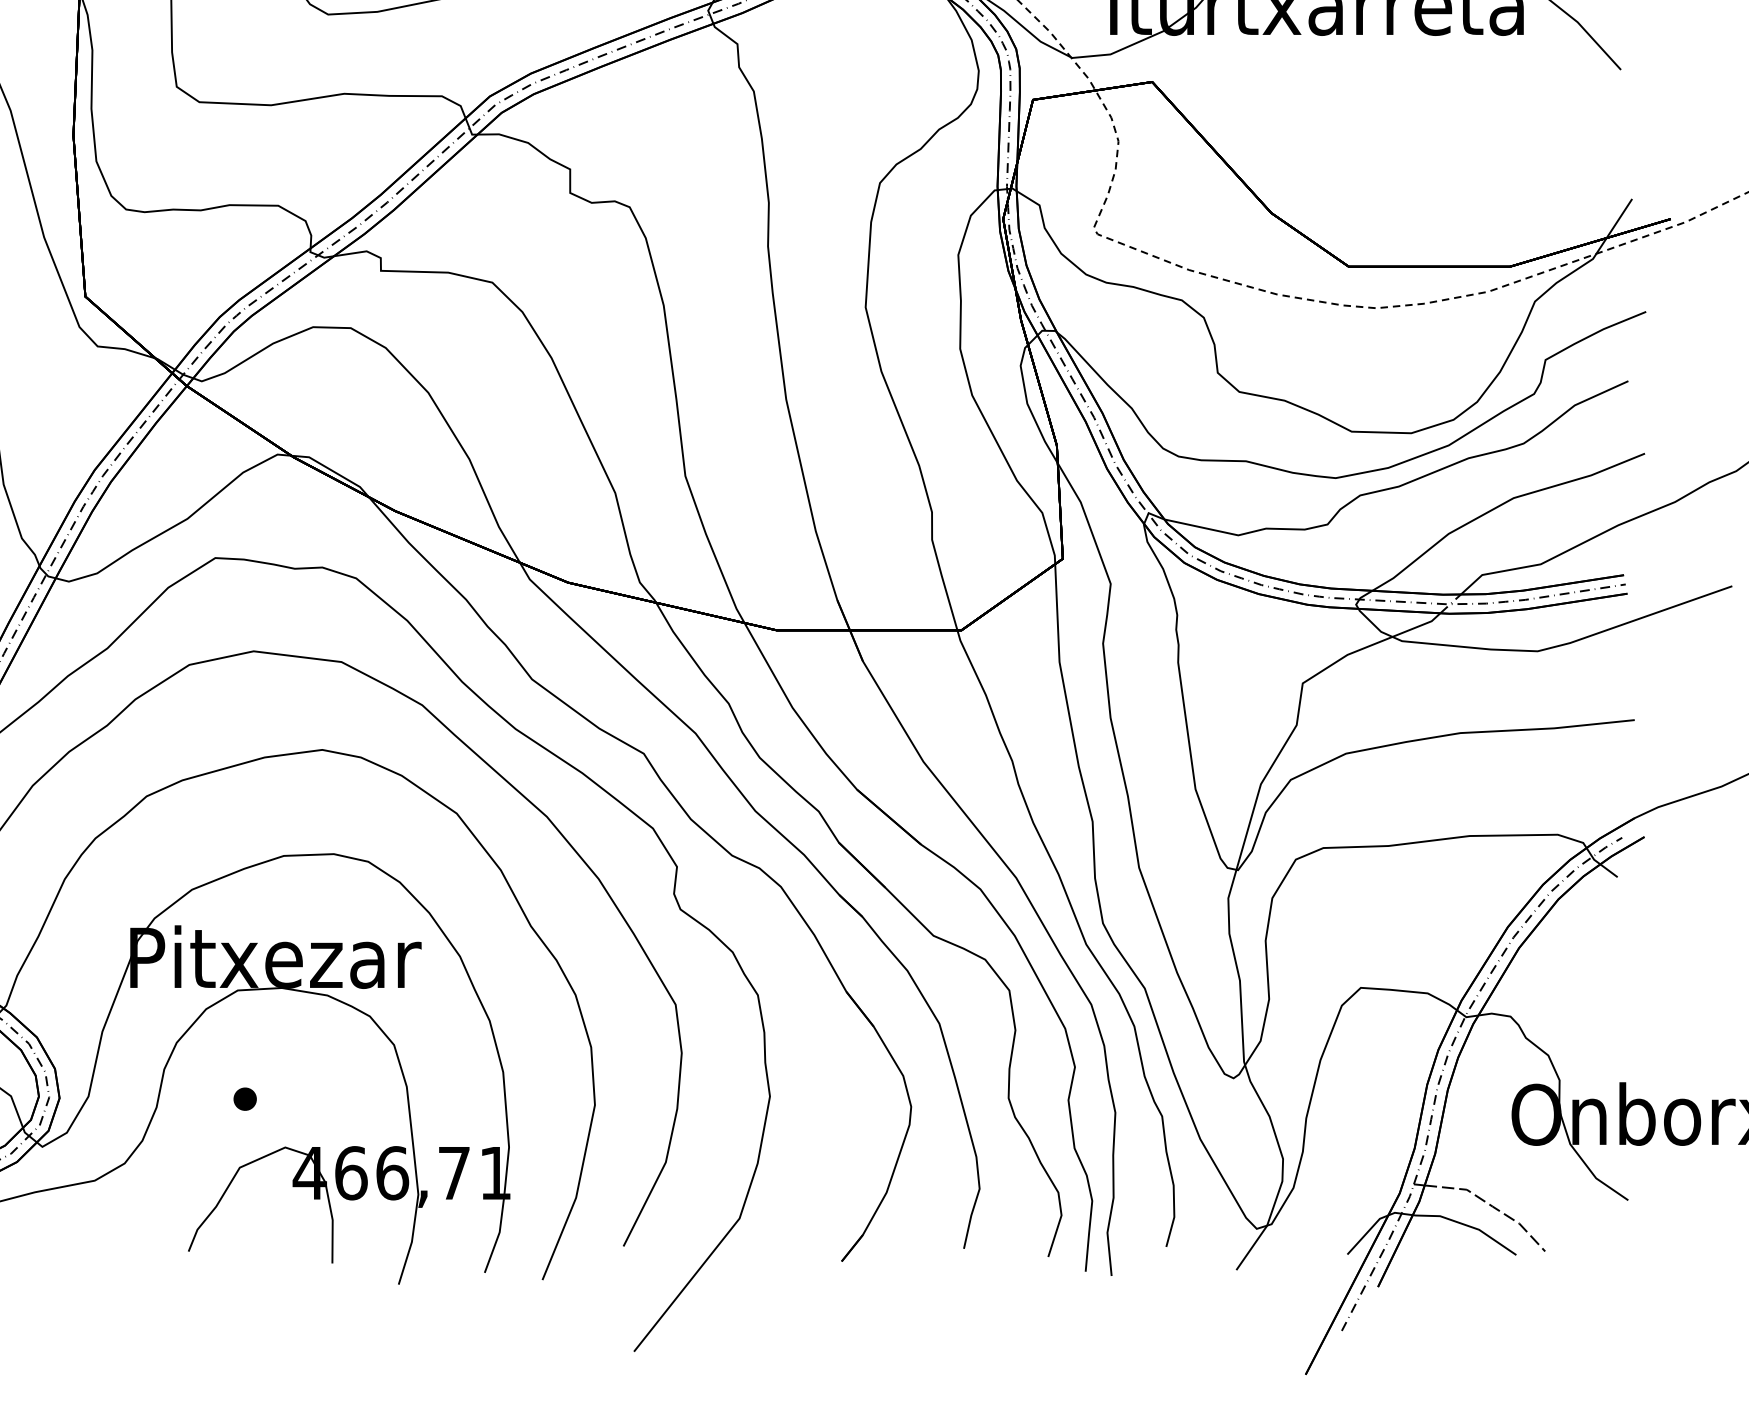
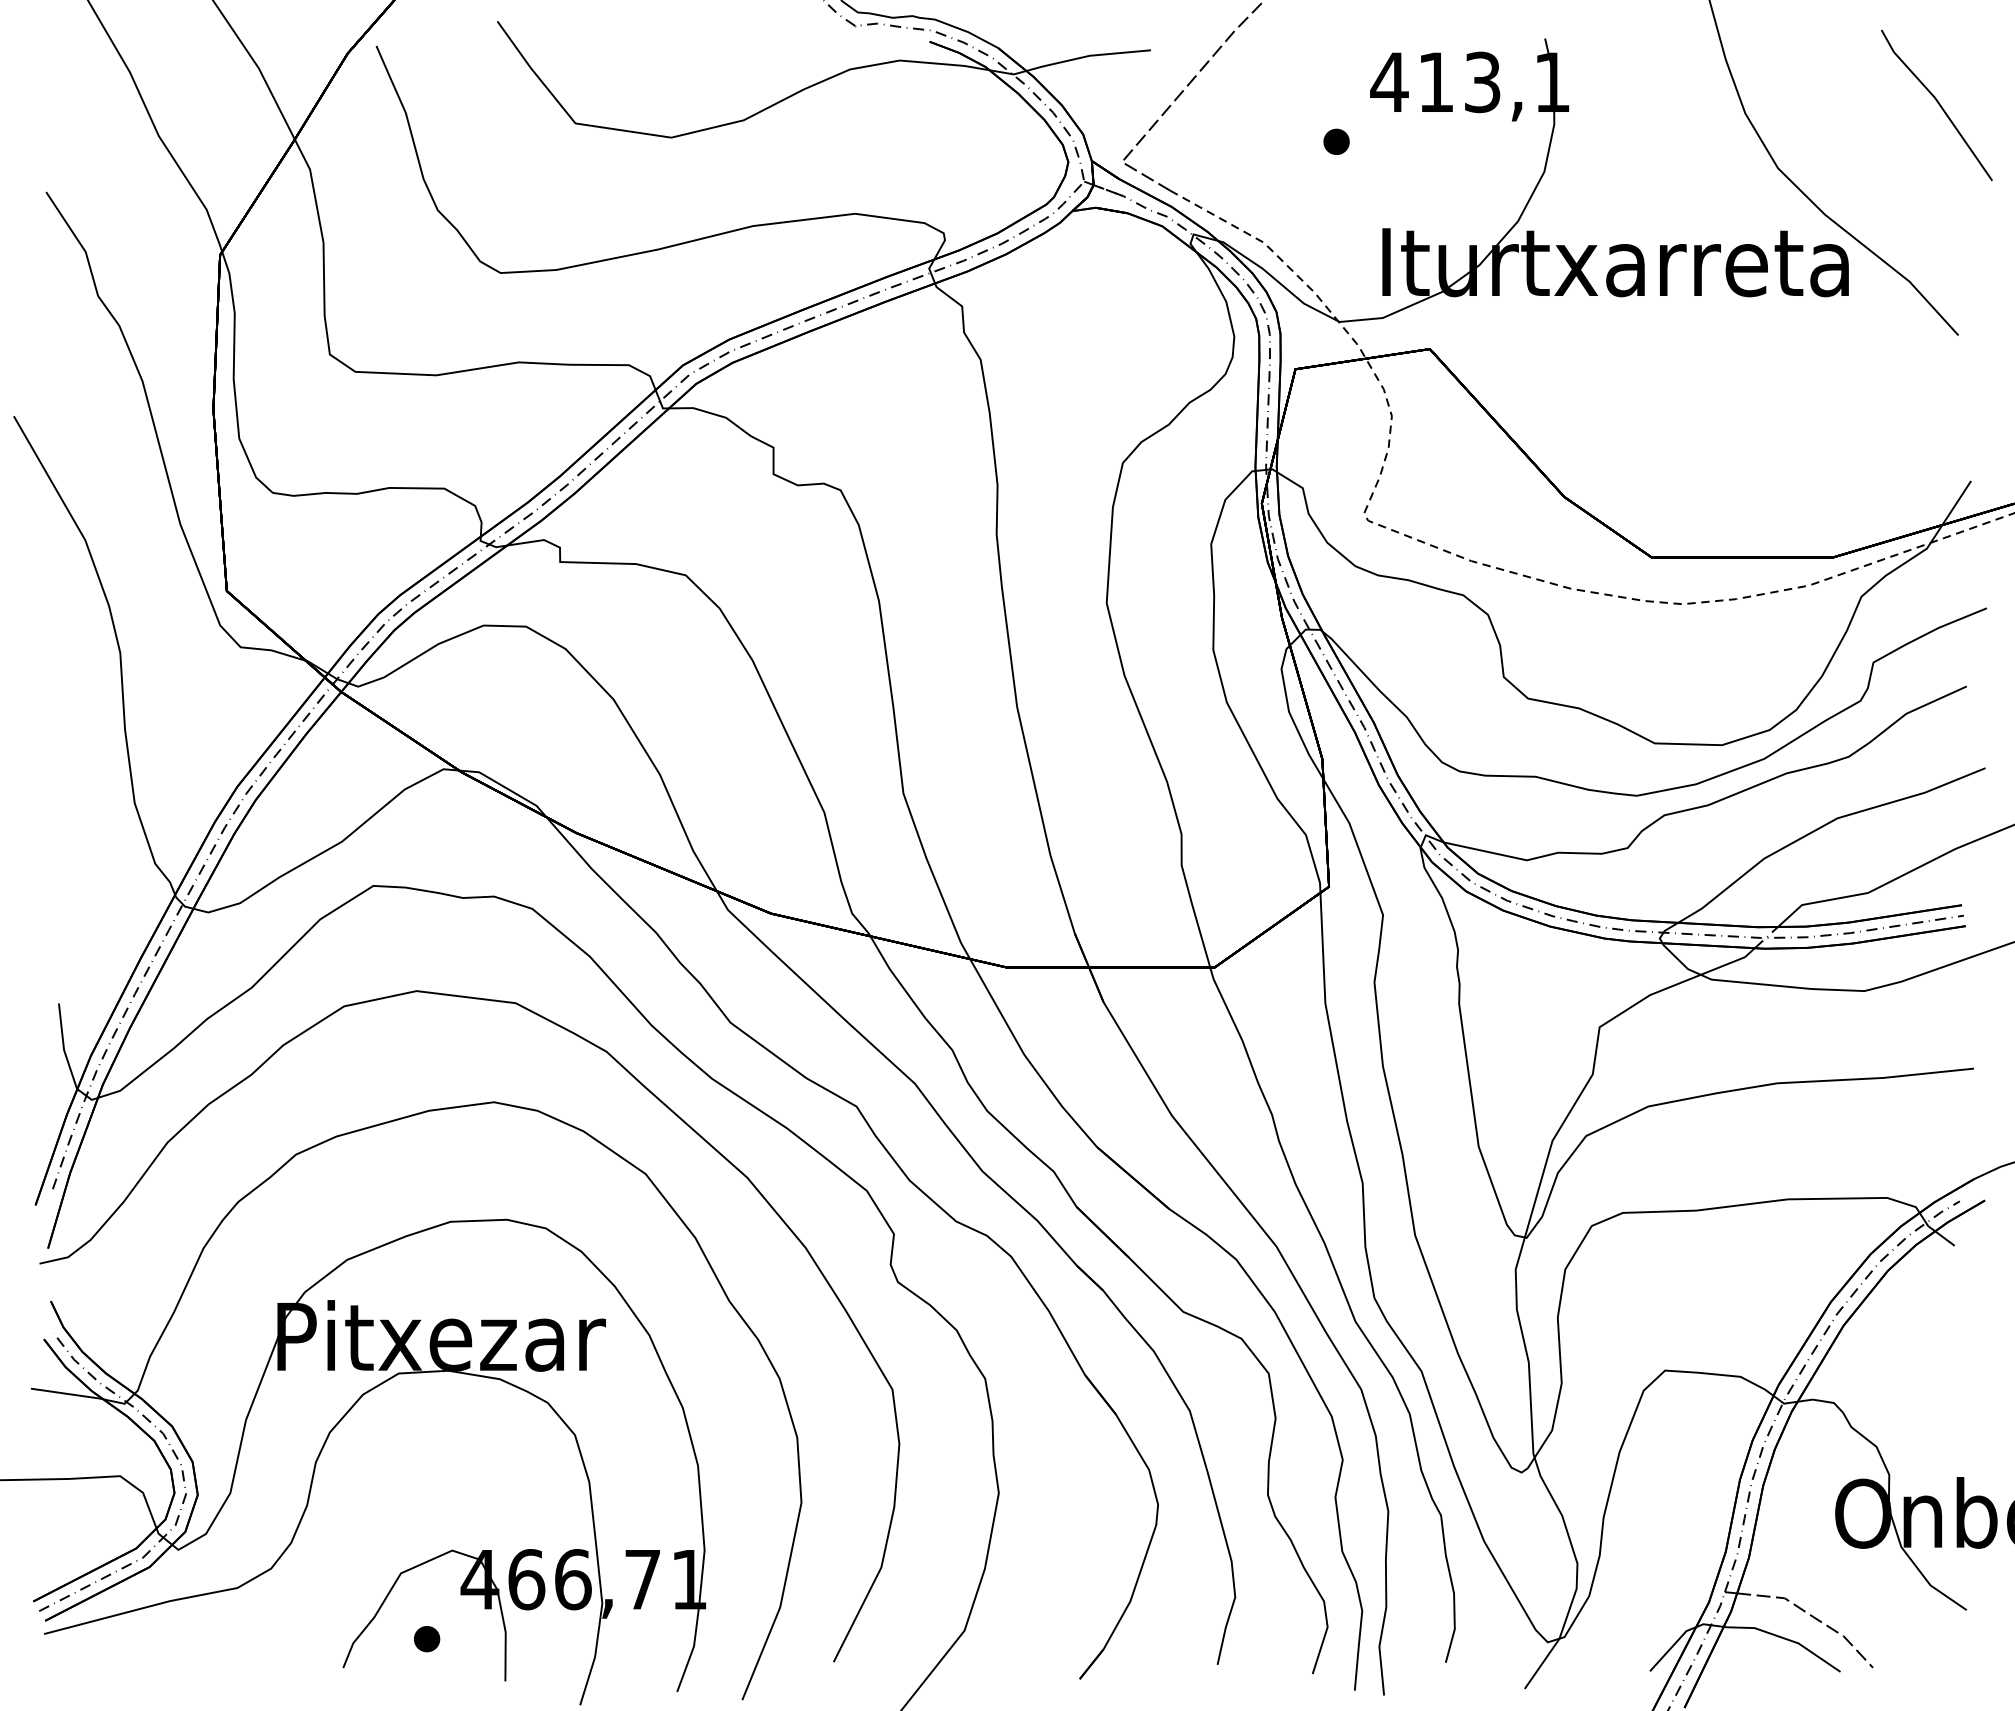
part: (245, 1099) -> (427, 1639), moved

